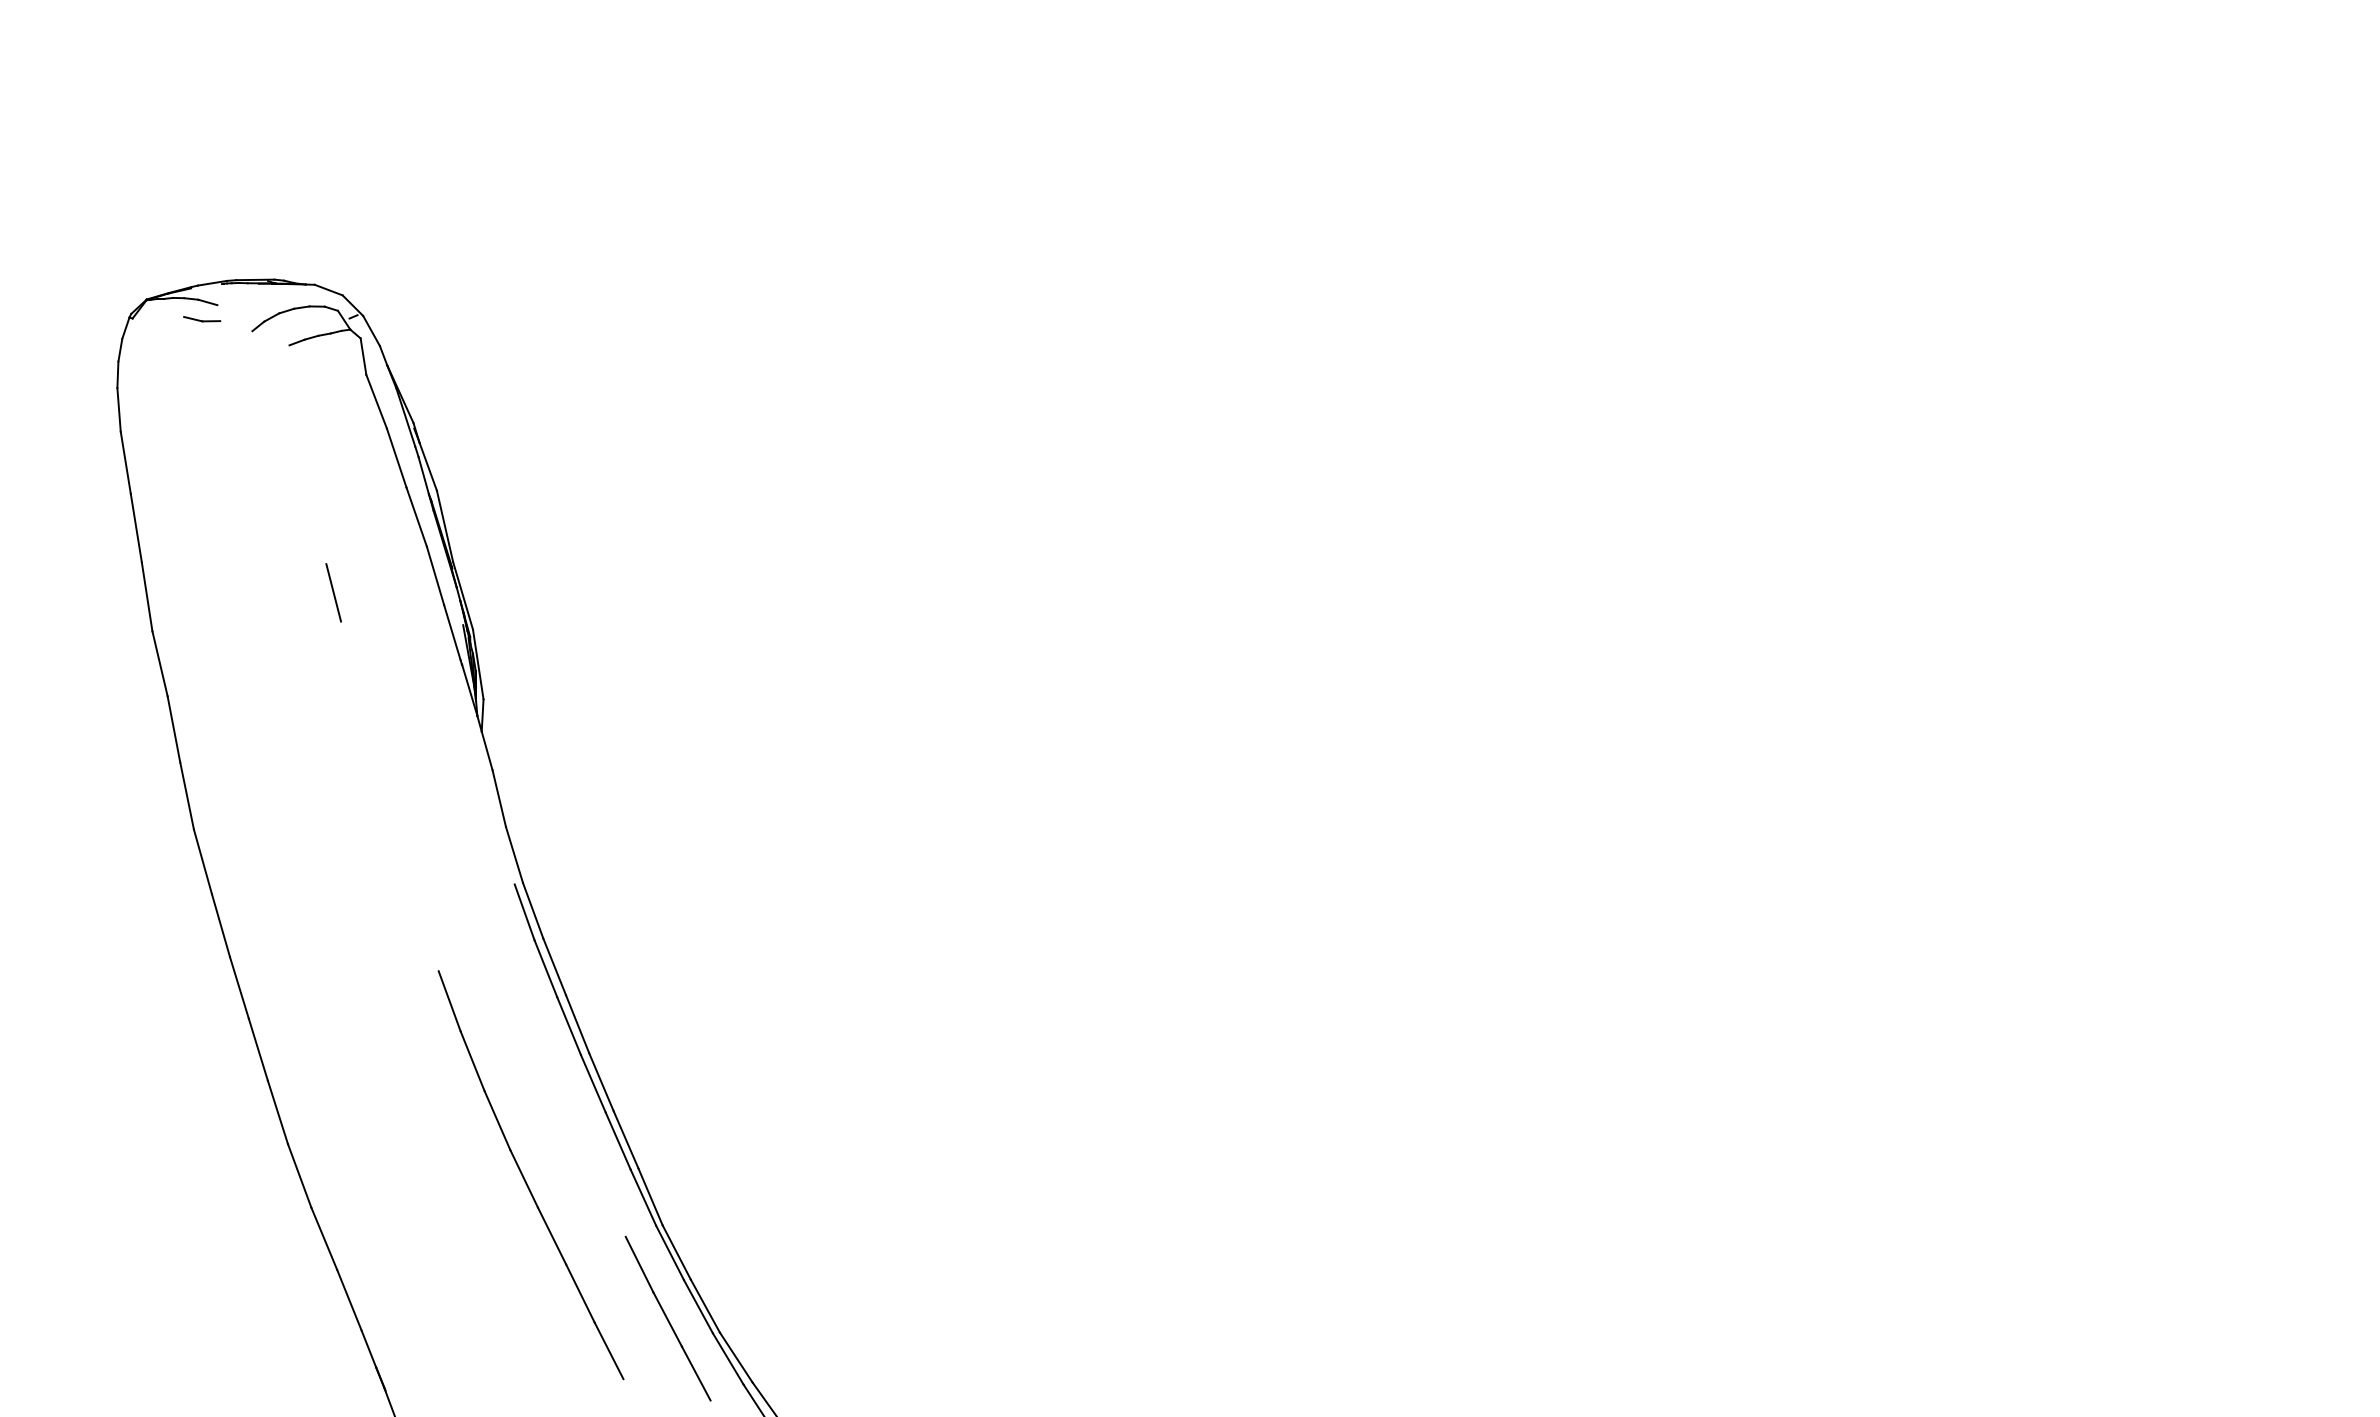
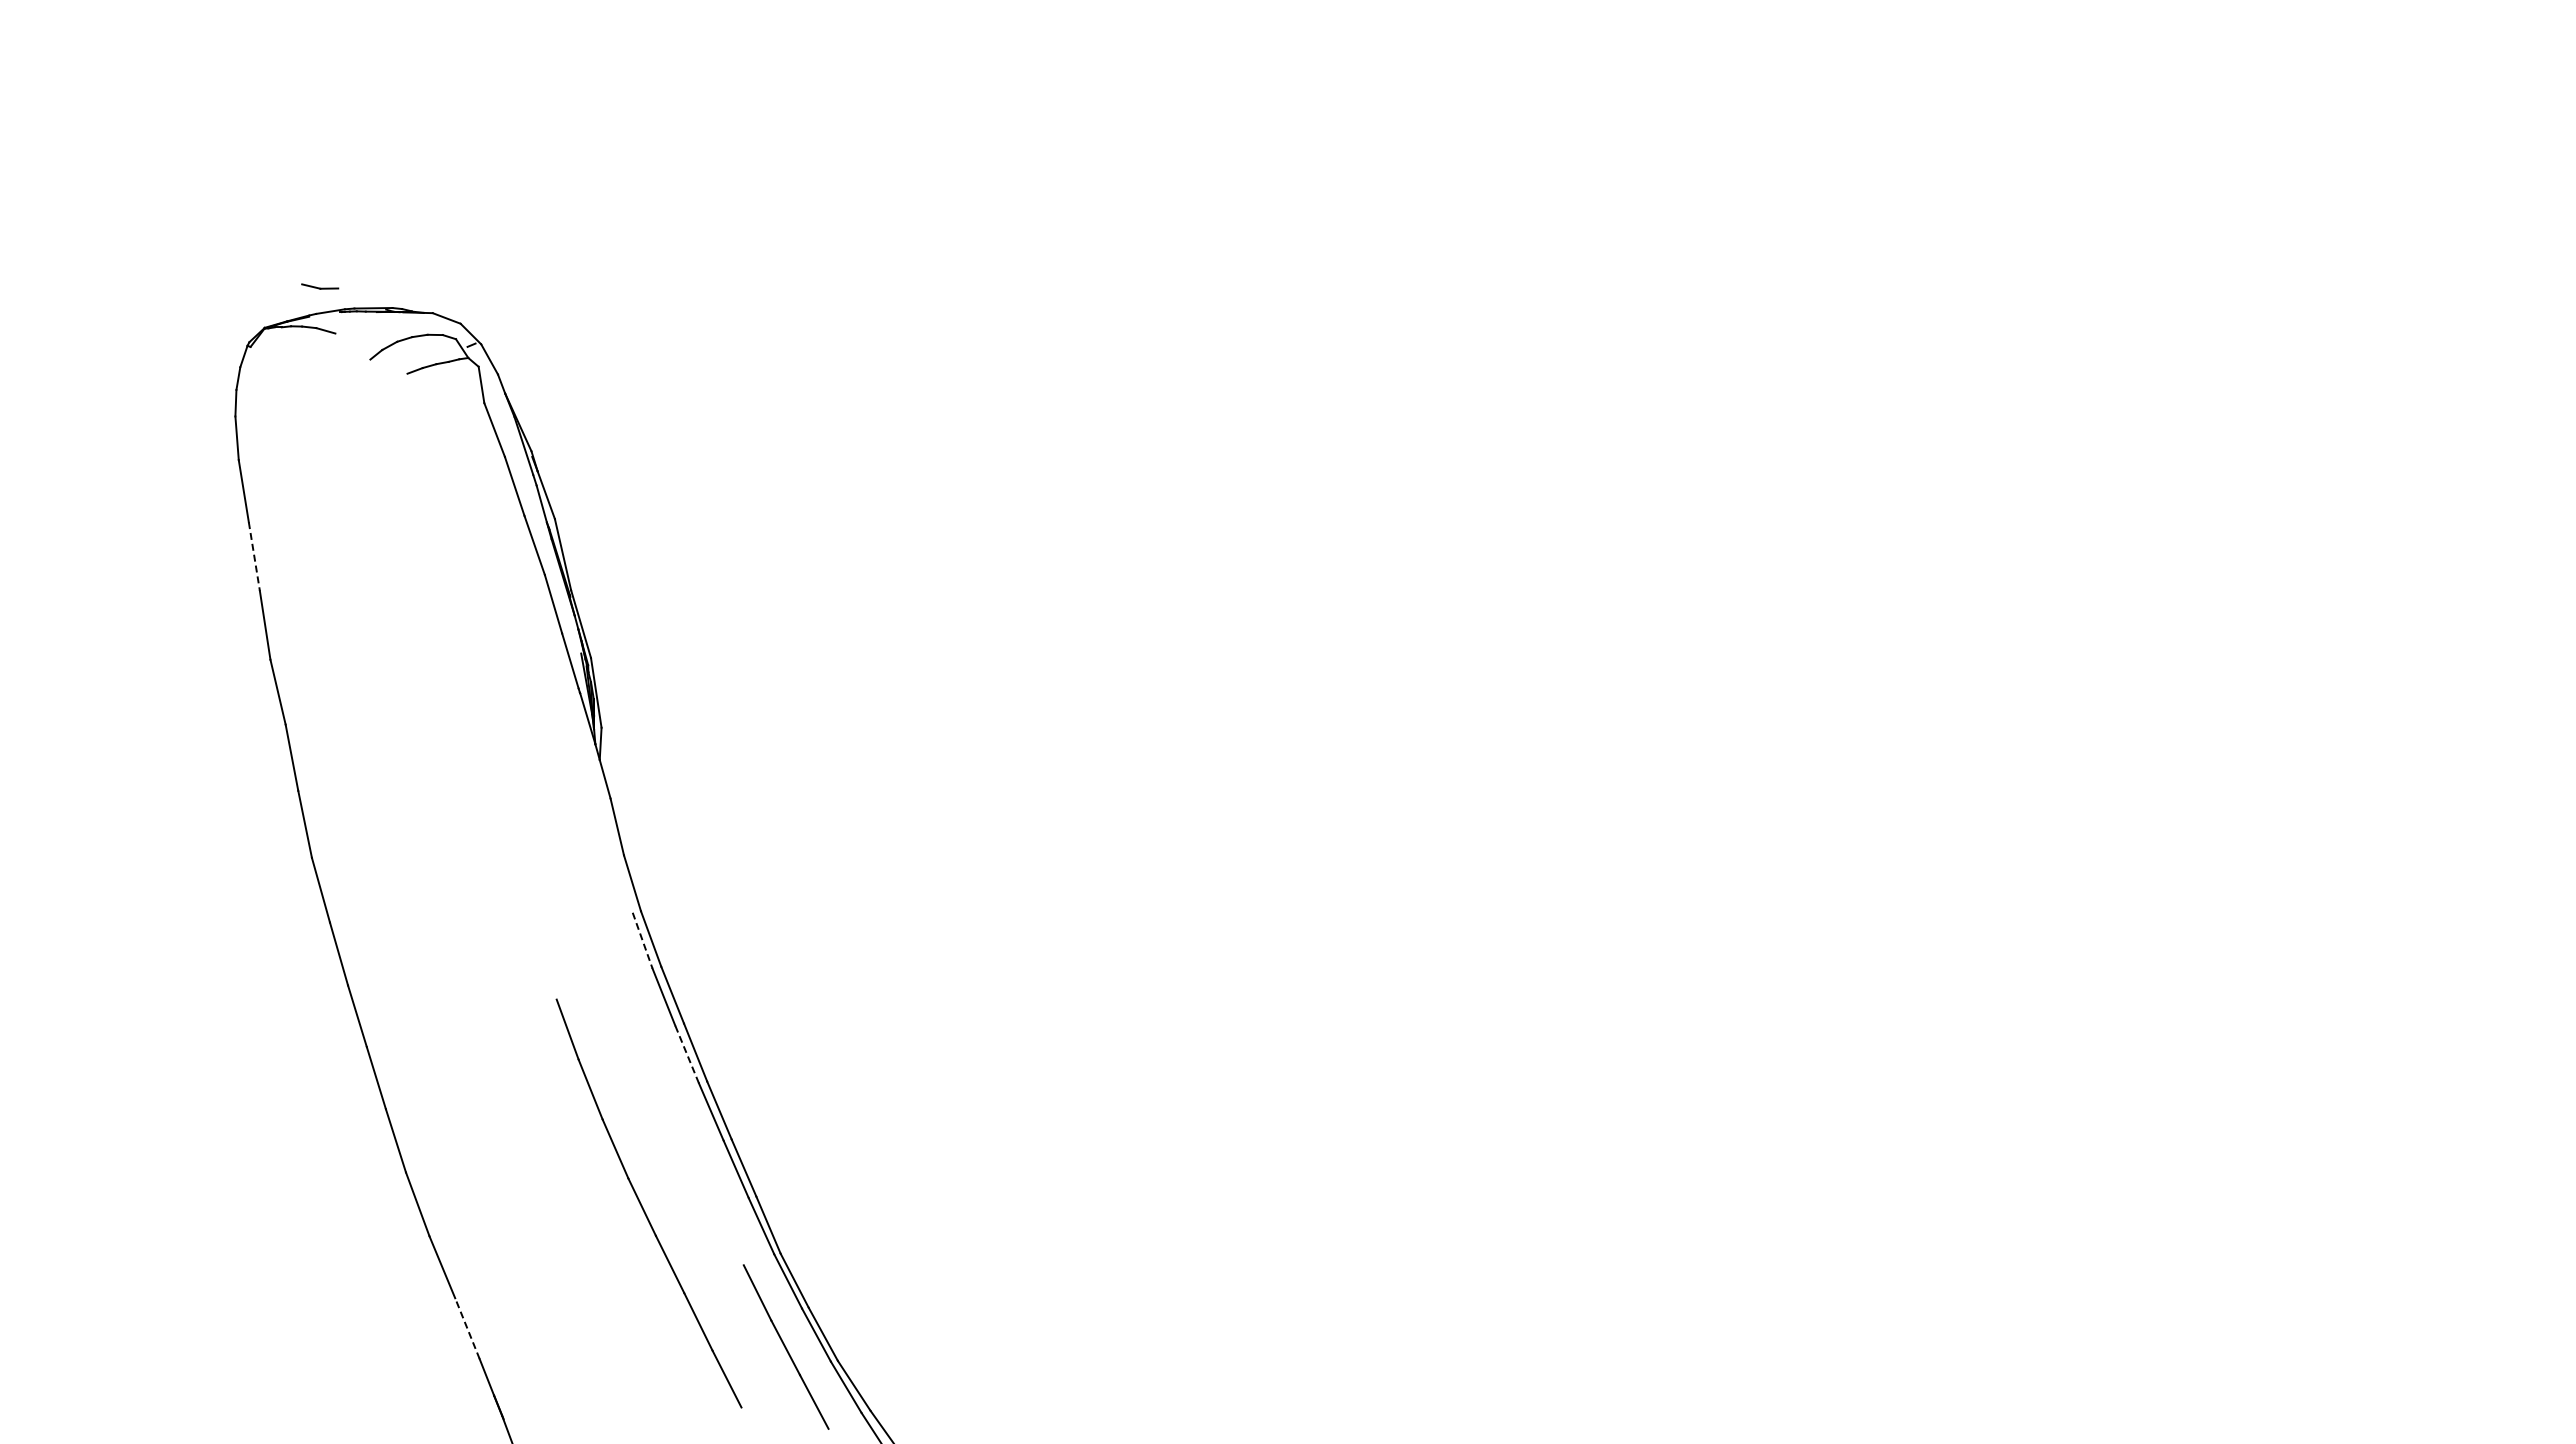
part: (202, 319) -> (320, 286), moved
line: (136, 528) -> (254, 556), solid -> dashed
line: (333, 592) -> (451, 620), removed
line: (524, 912) -> (642, 940), solid -> dashed
line: (568, 1026) -> (686, 1054), solid -> dashed
line: (349, 1300) -> (467, 1328), solid -> dashed

